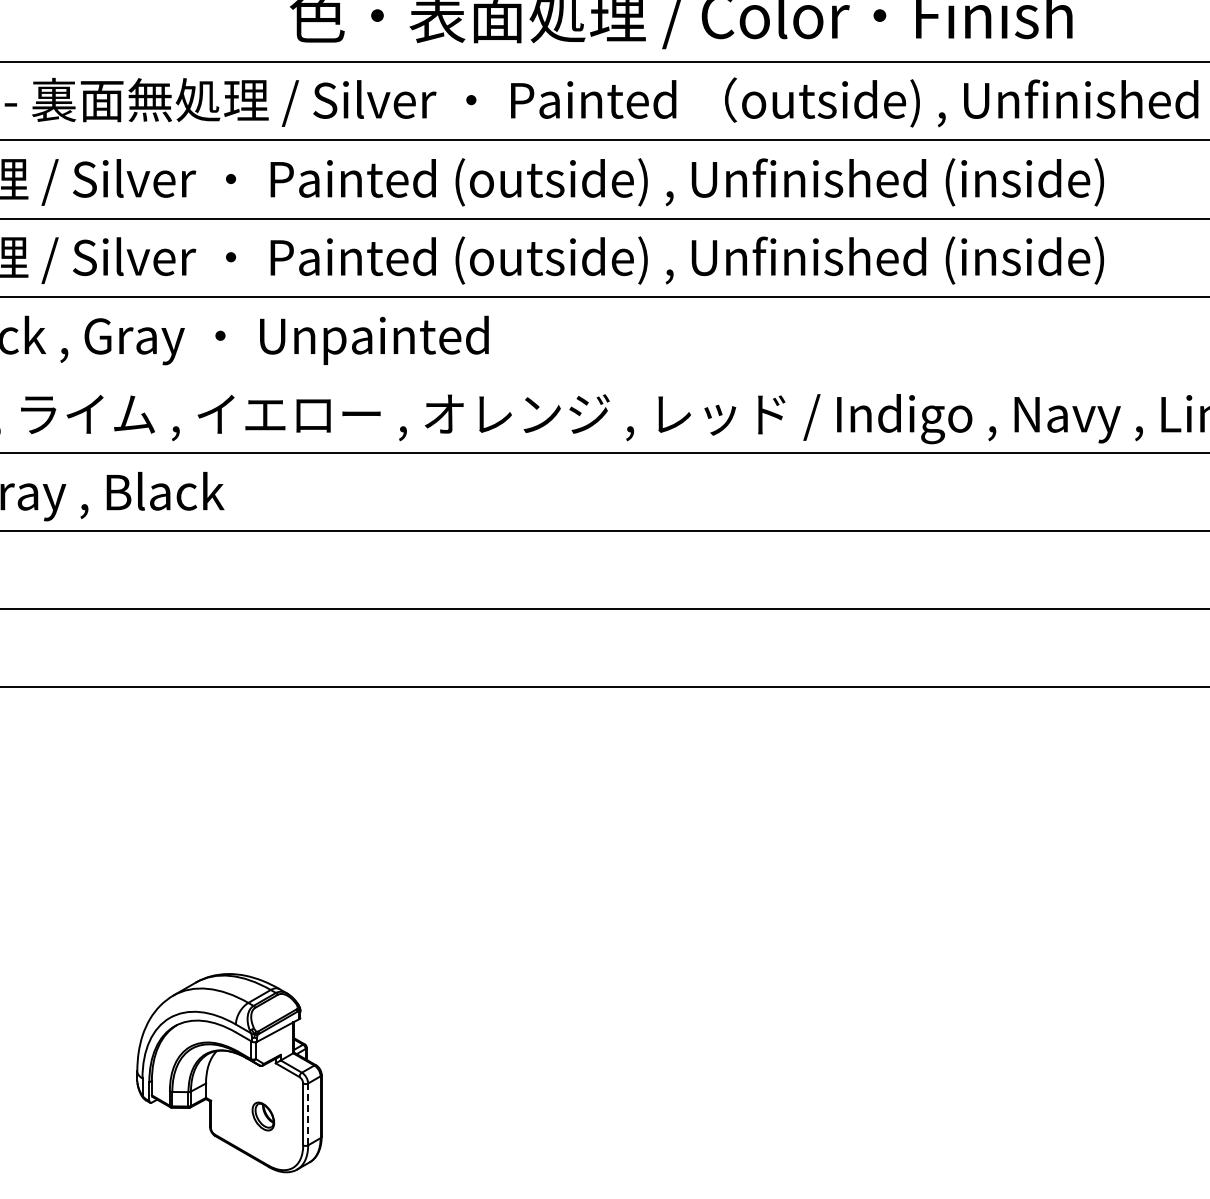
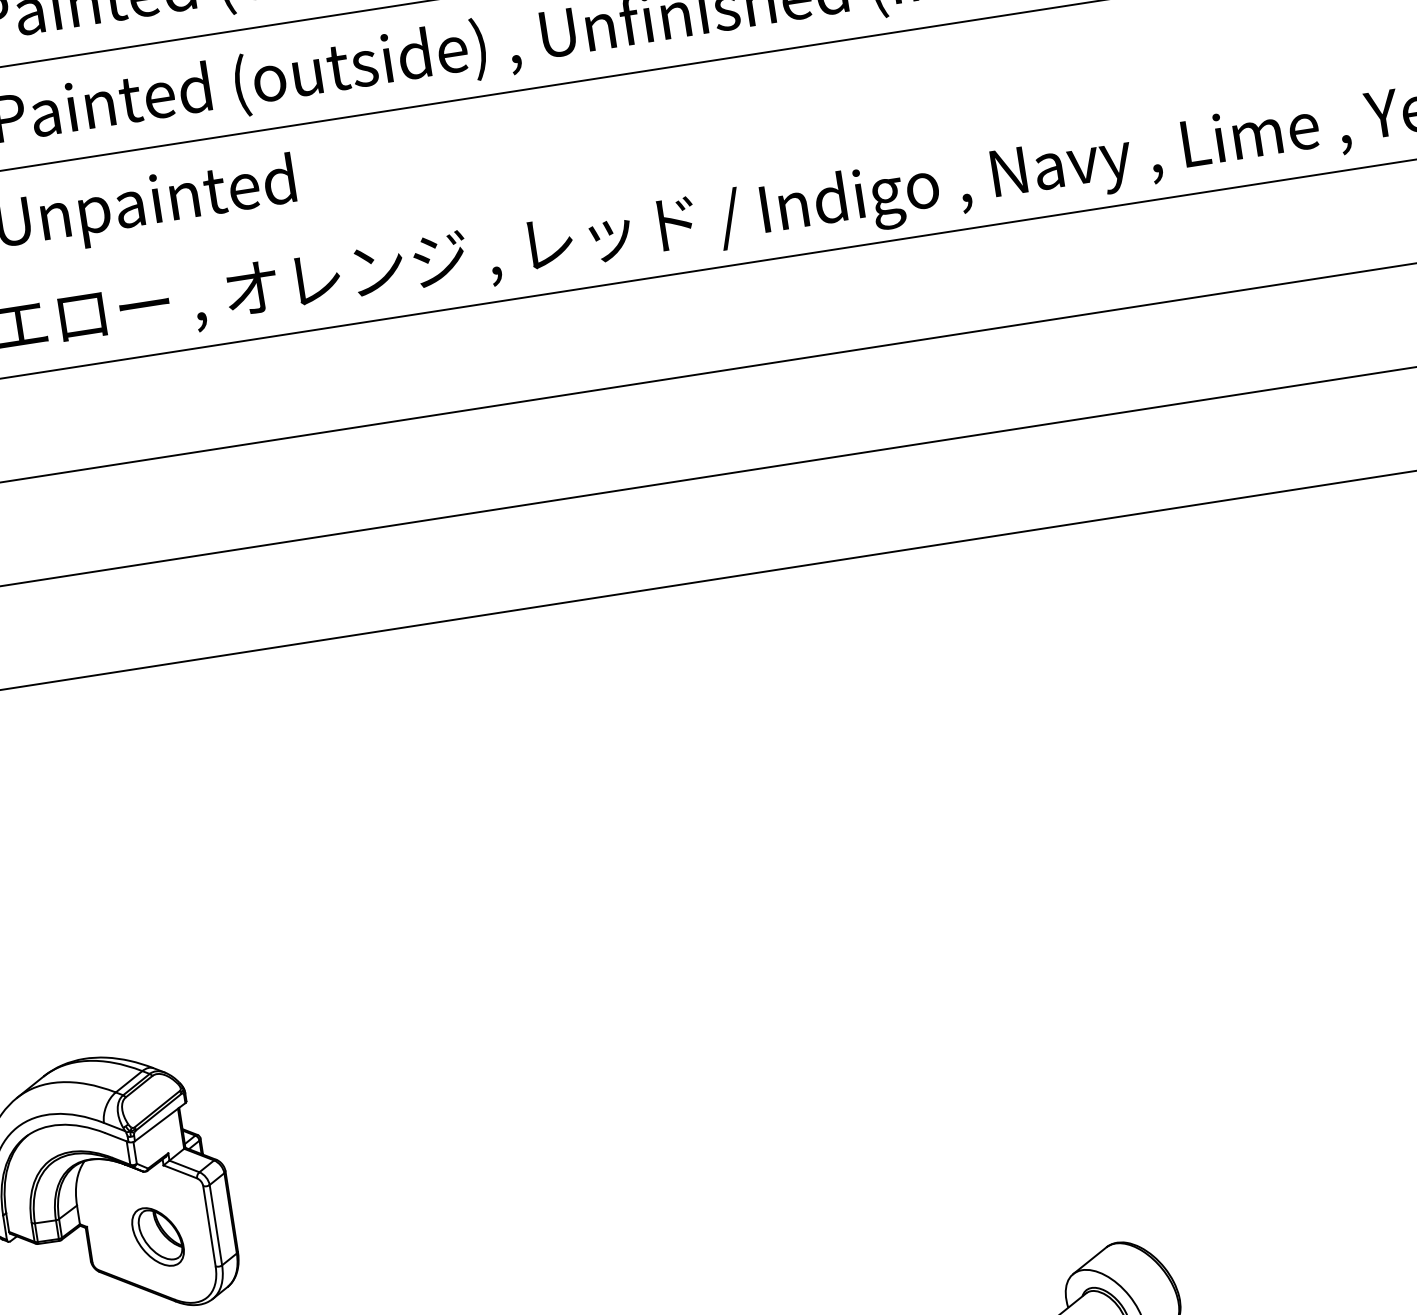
line: (308, 1114) -> (216, 1225), dashed -> solid
part: (263, 1116) -> (158, 1236), size x1.67

